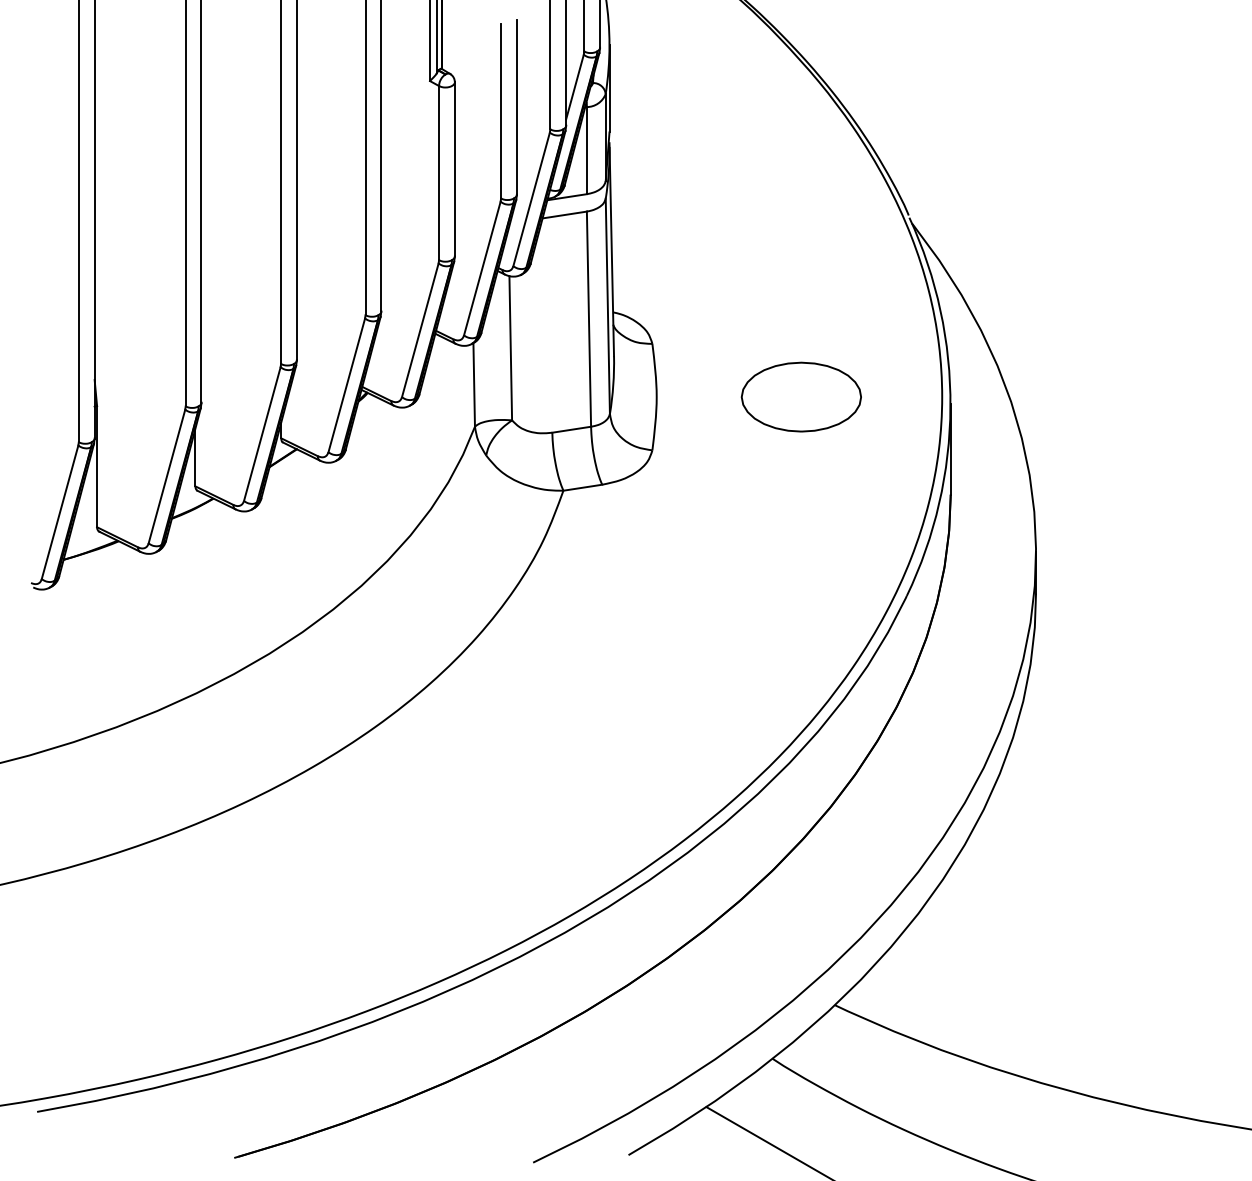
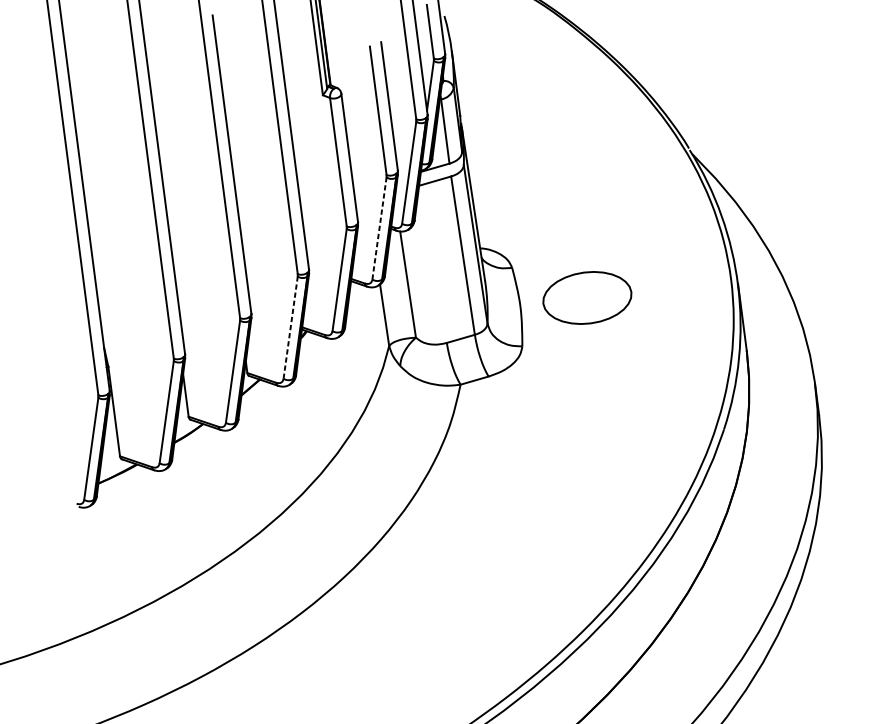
line: (482, 268) -> (379, 228), solid -> dashed
line: (346, 384) -> (290, 327), solid -> dashed
part: (800, 396) -> (586, 297), moved

